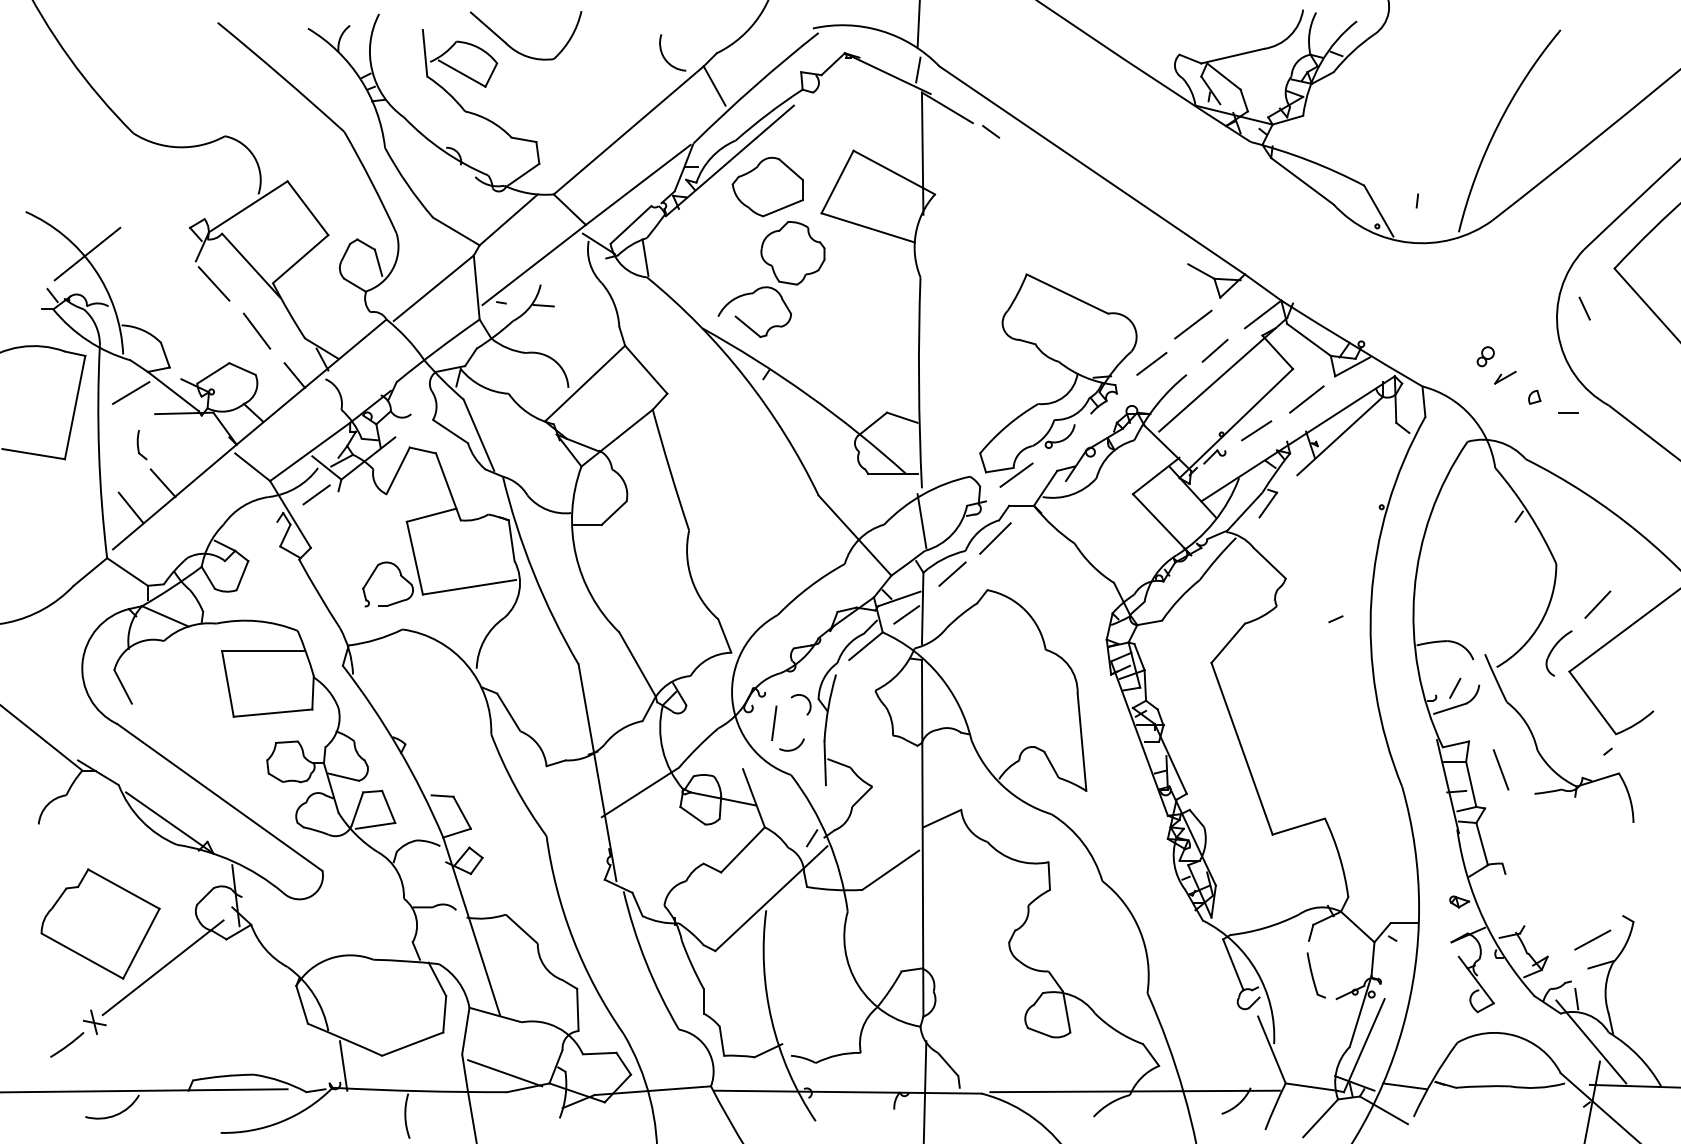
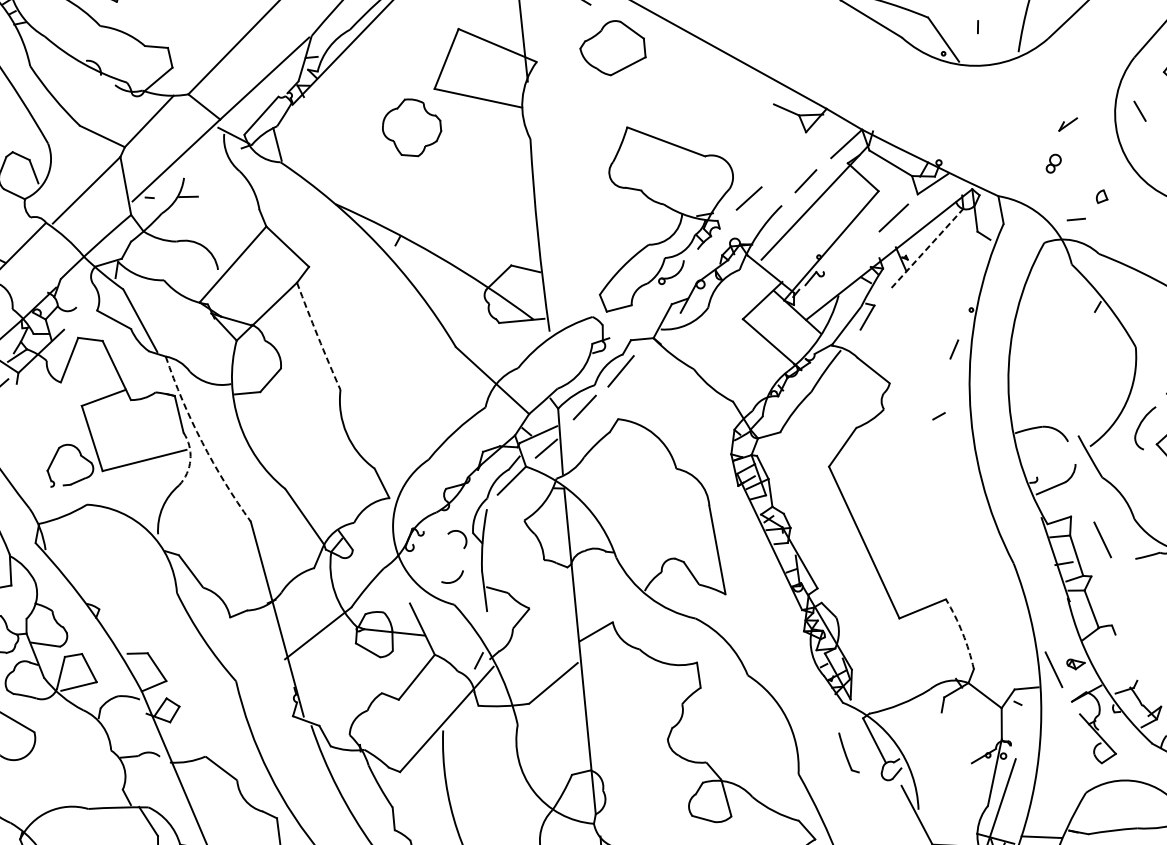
part: (767, 186) -> (612, 47), moved
part: (744, 322) -> (373, 195), removed
line: (1193, 324) -> (783, 158), removed
part: (1505, 377) -> (1068, 124), moved
line: (1568, 412) -> (1076, 219), moved
line: (1256, 430) -> (850, 250), removed
line: (1340, 435) -> (927, 247), solid -> dashed
arc: (670, 470) -> (318, 336), solid -> dashed
line: (1016, 474) -> (634, 311), removed
line: (921, 520) -> (551, 361), removed
arc: (533, 573) -> (201, 442), solid -> dashed
arc: (519, 591) -> (190, 460), solid -> dashed
line: (1455, 688) -> (954, 349), moved
line: (774, 723) -> (434, 559), removed
arc: (1339, 856) -> (962, 632), solid -> dashed
line: (1434, 905) -> (1053, 669), added
part: (1315, 975) -> (848, 753), moved

